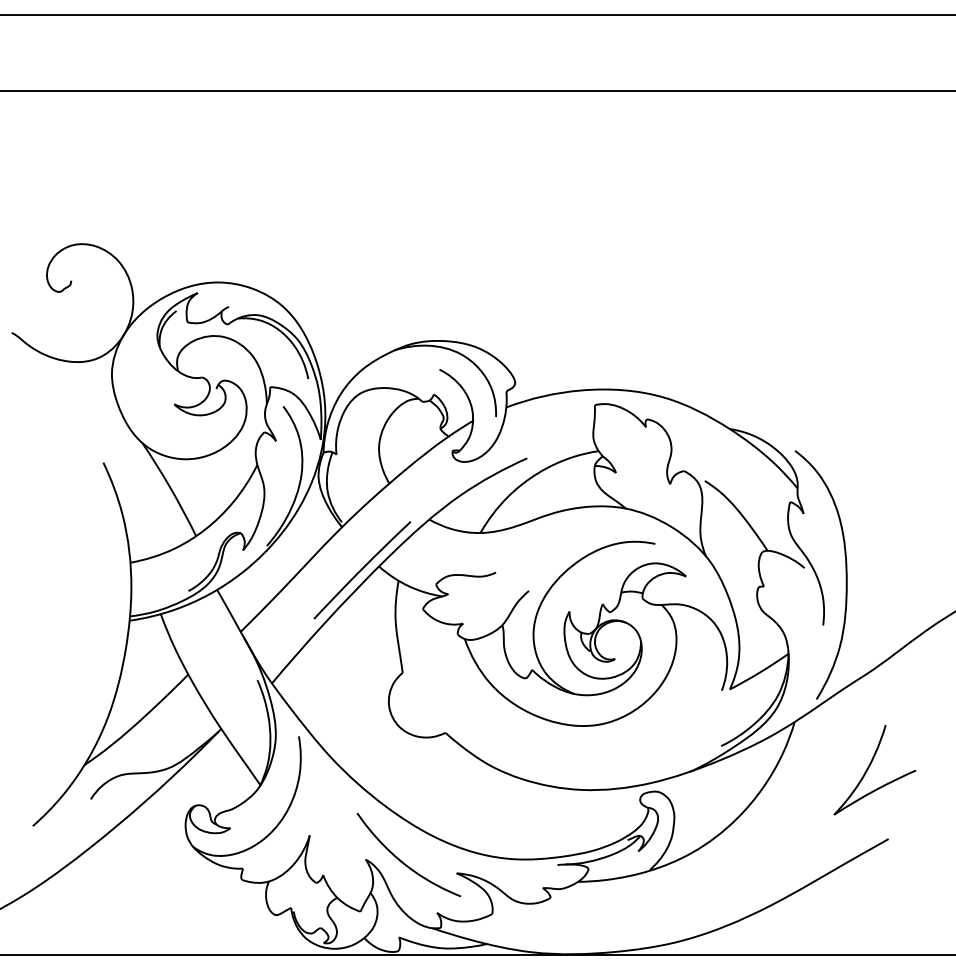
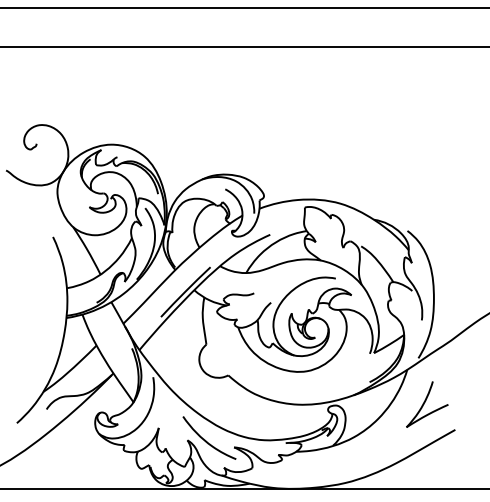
part: (875, 770) -> (427, 404), moved

